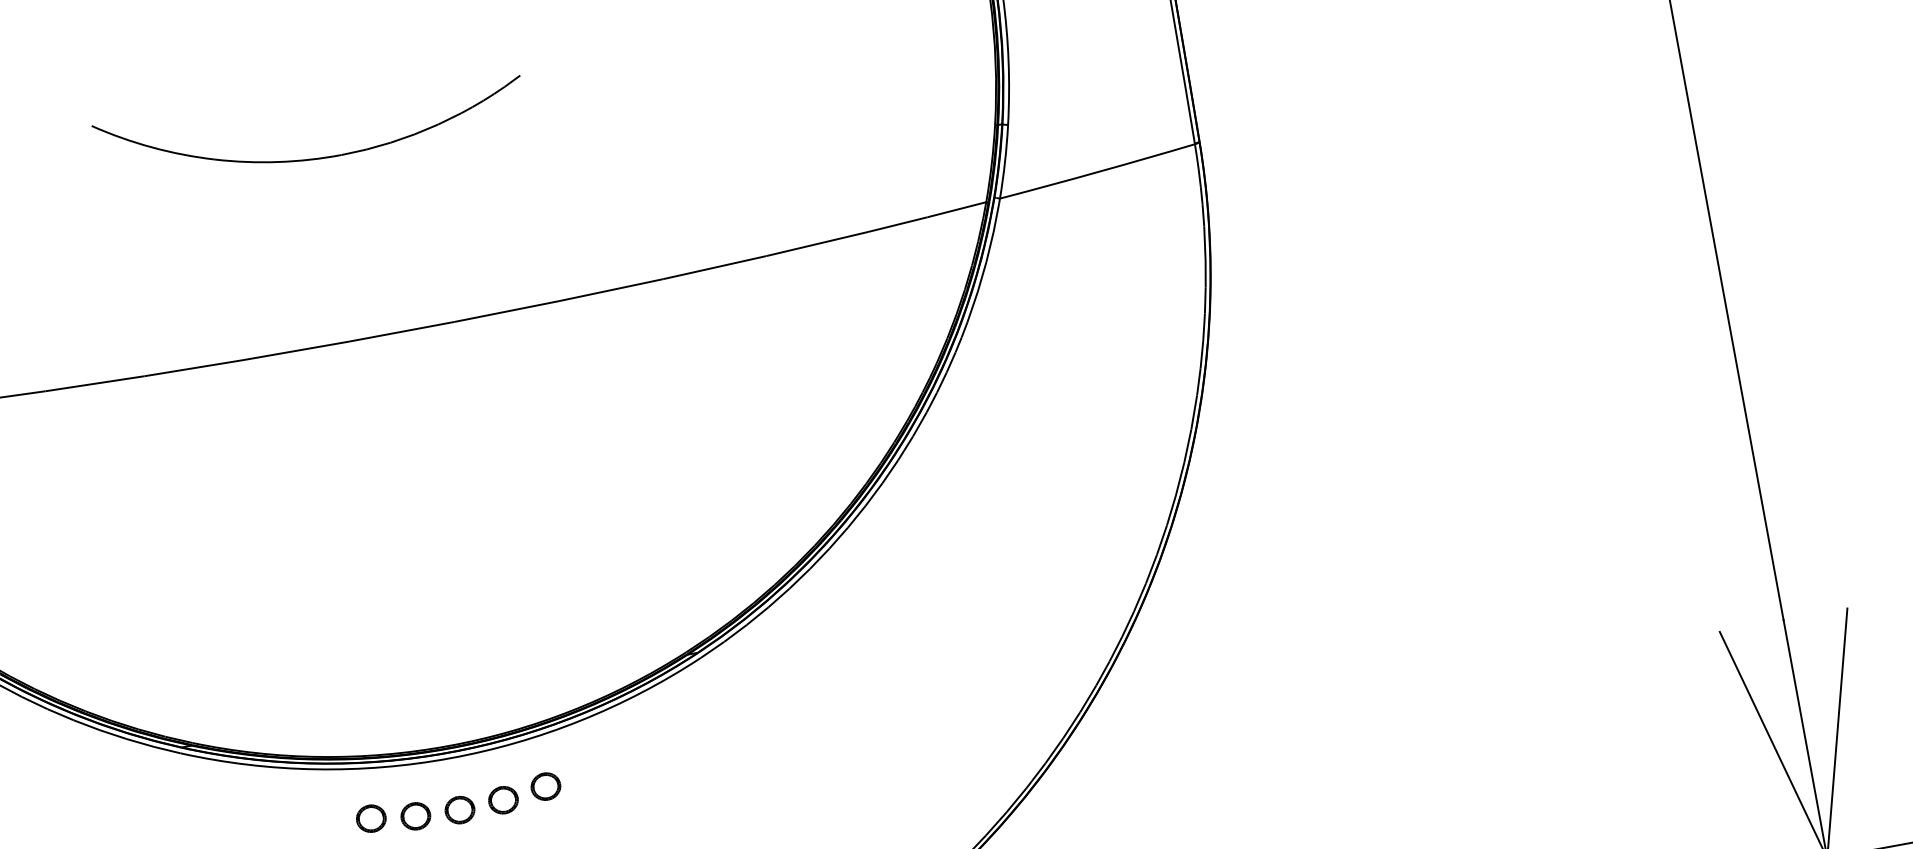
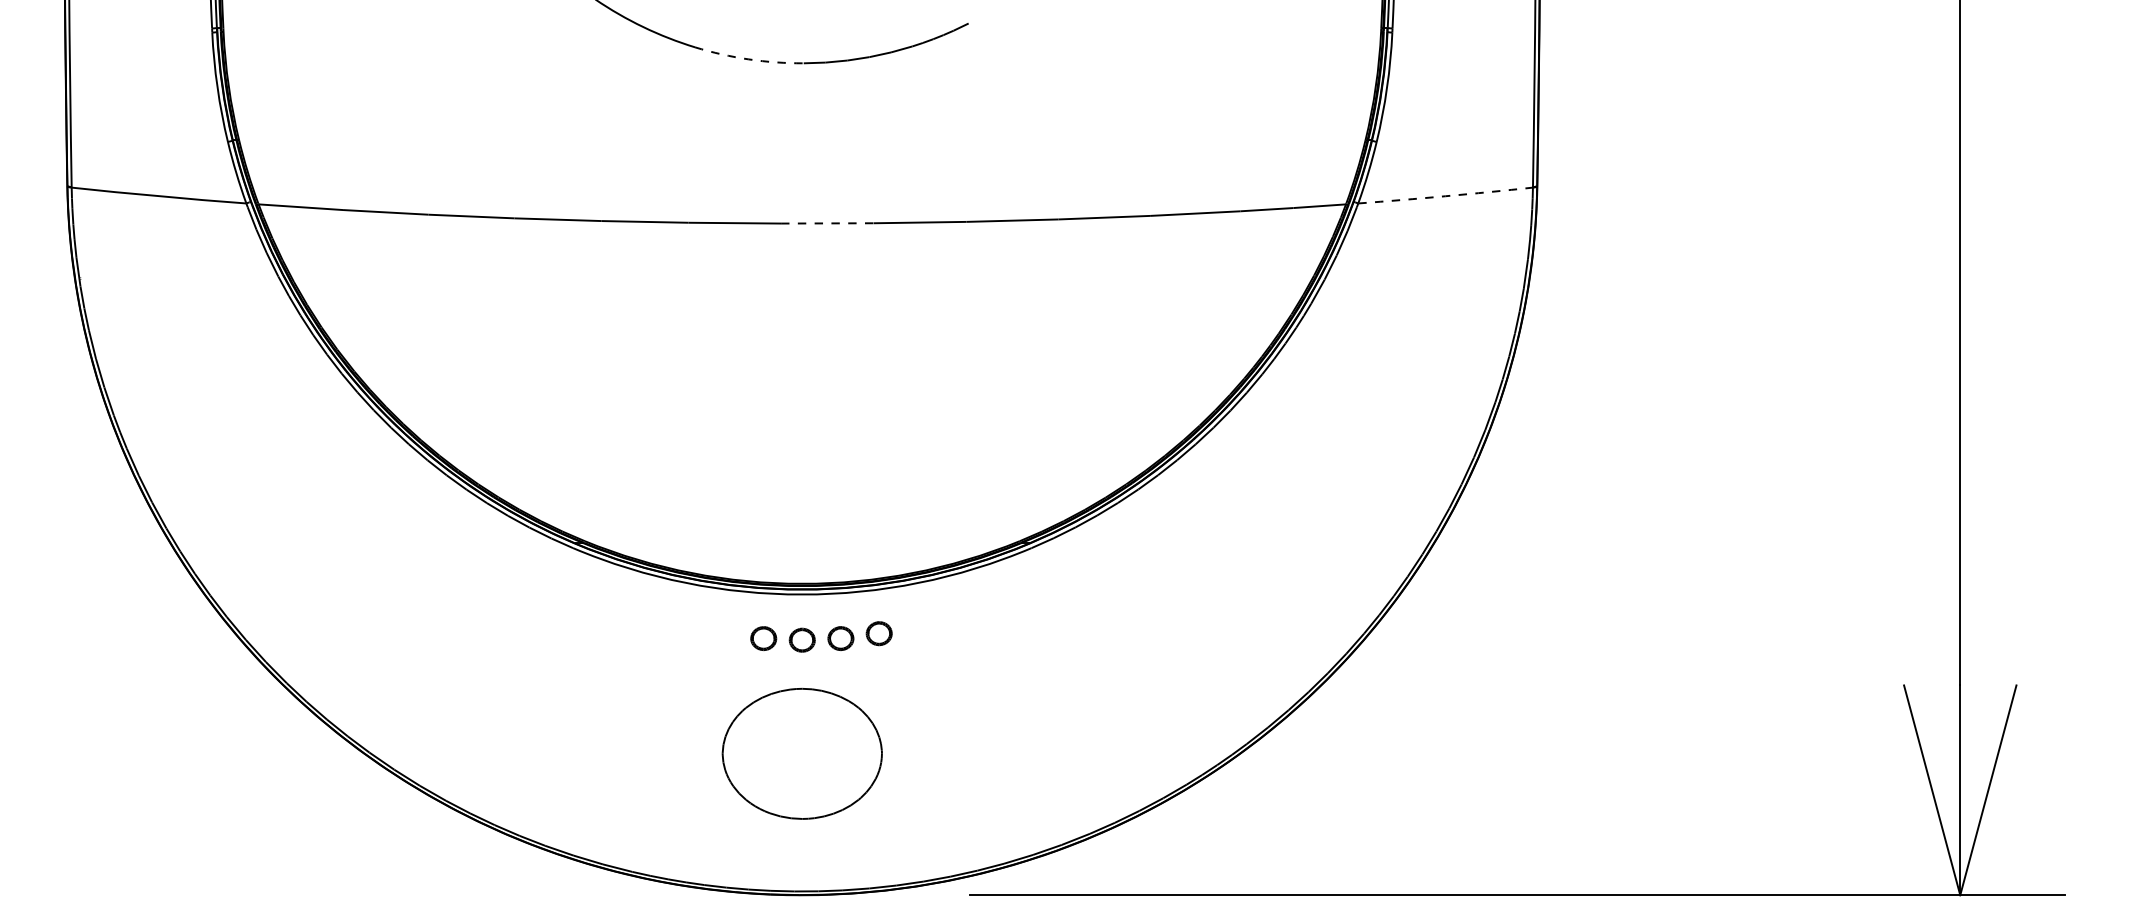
line: (277, 162) -> (748, 59), solid -> dashed
line: (1097, 172) -> (1445, 196), solid -> dashed
line: (401, 331) -> (827, 223), solid -> dashed
part: (371, 818) -> (725, 633), removed

